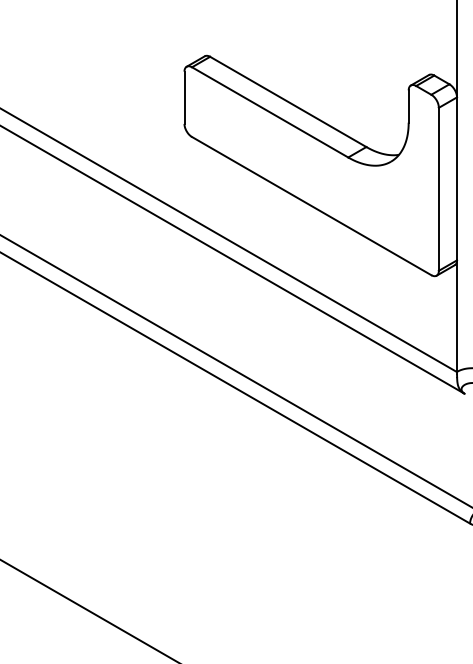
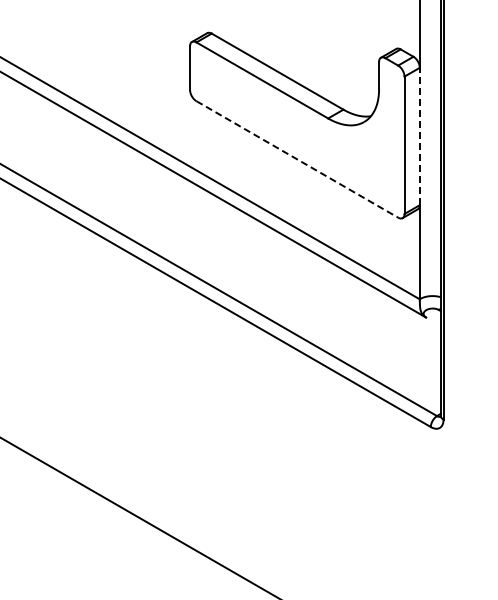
line: (456, 178) -> (419, 136), solid -> dashed
line: (311, 206) -> (297, 159), solid -> dashed

